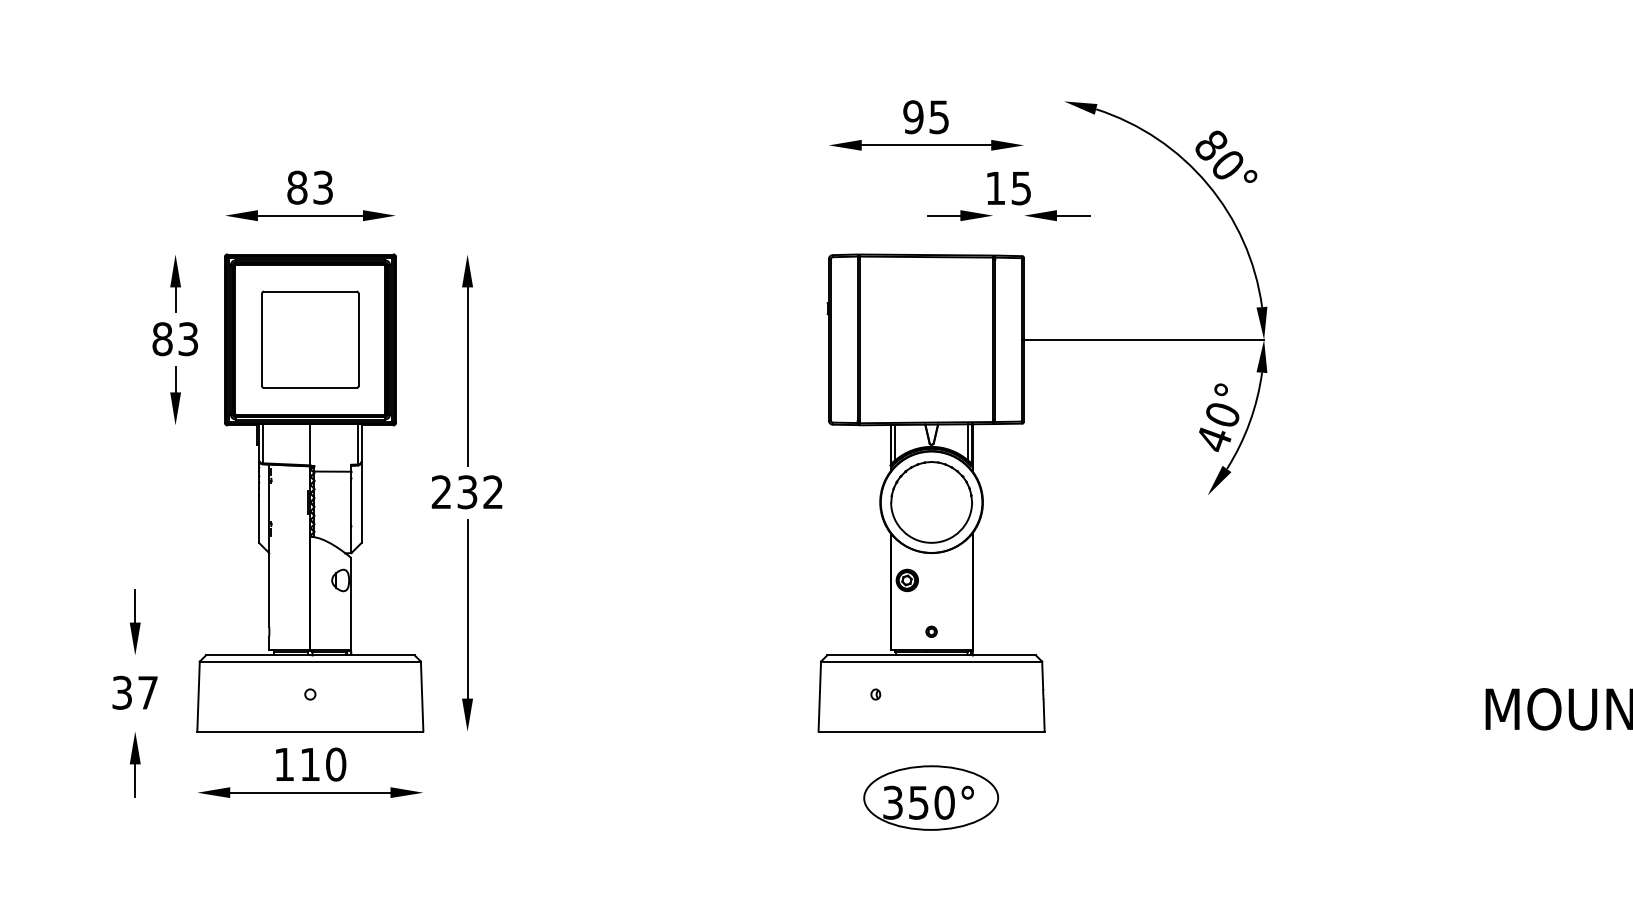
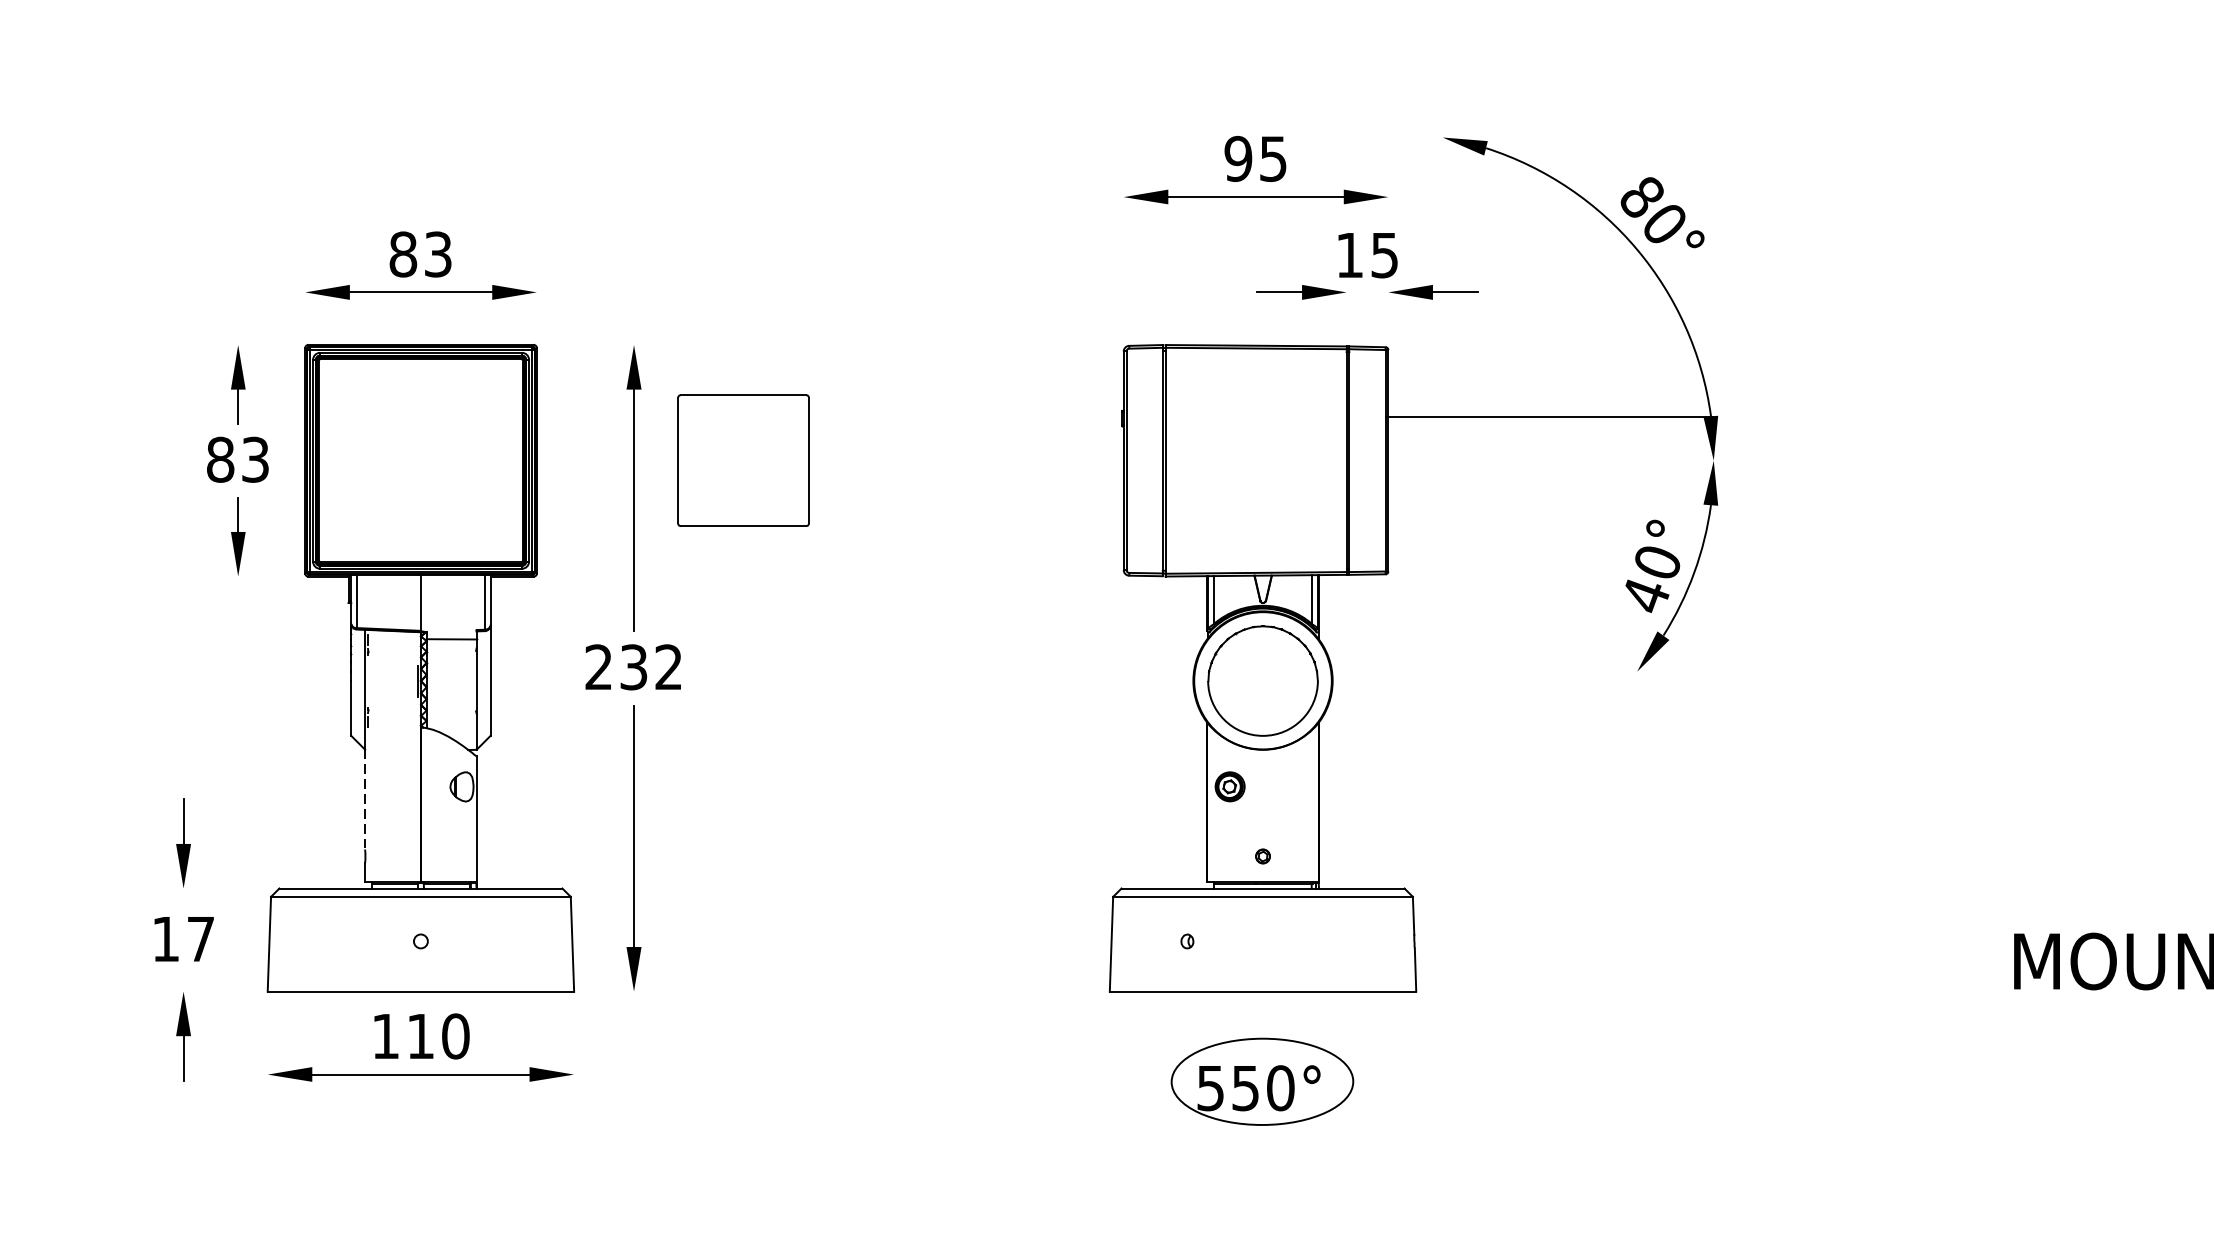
part: (310, 339) -> (743, 460), moved
line: (1142, 339) -> (1548, 416), moved
line: (269, 589) -> (365, 799), solid -> dashed
text: (121, 692) -> (164, 938), 37 -> 17
text: (892, 802) -> (1210, 1087), 350° -> 550°

